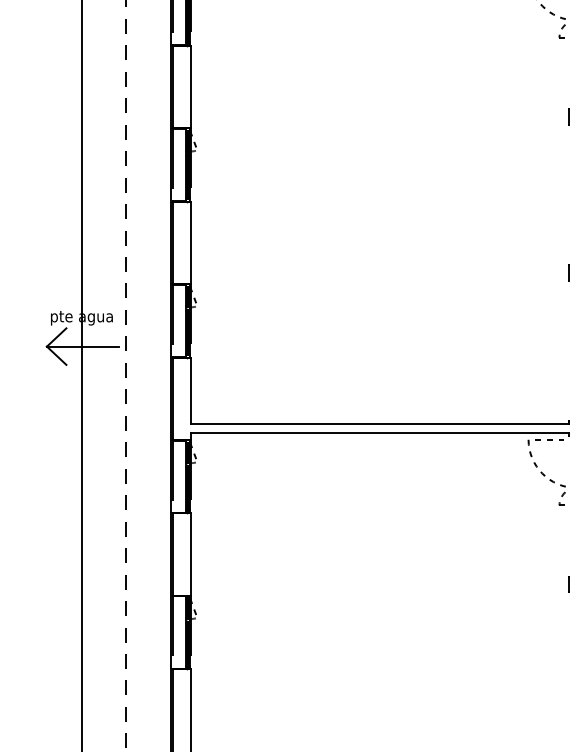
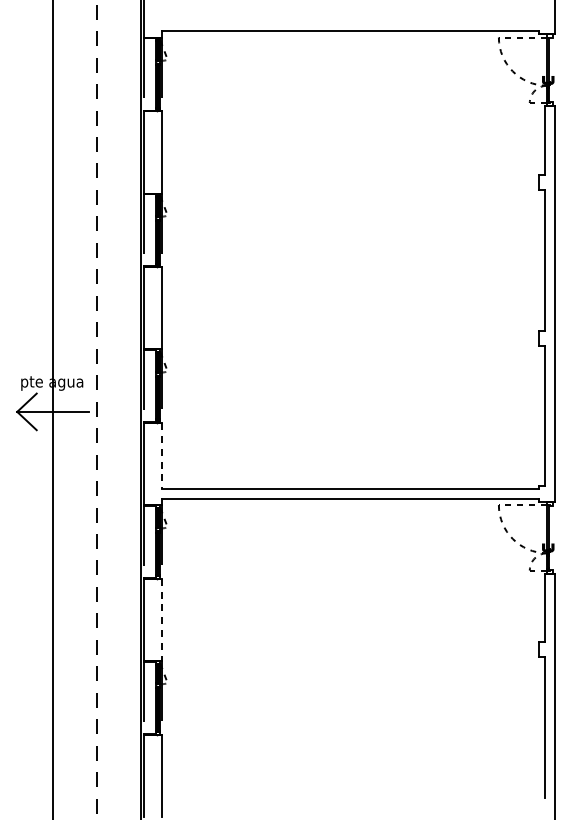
line: (191, 391) -> (161, 456), solid -> dashed
line: (191, 555) -> (161, 620), solid -> dashed

